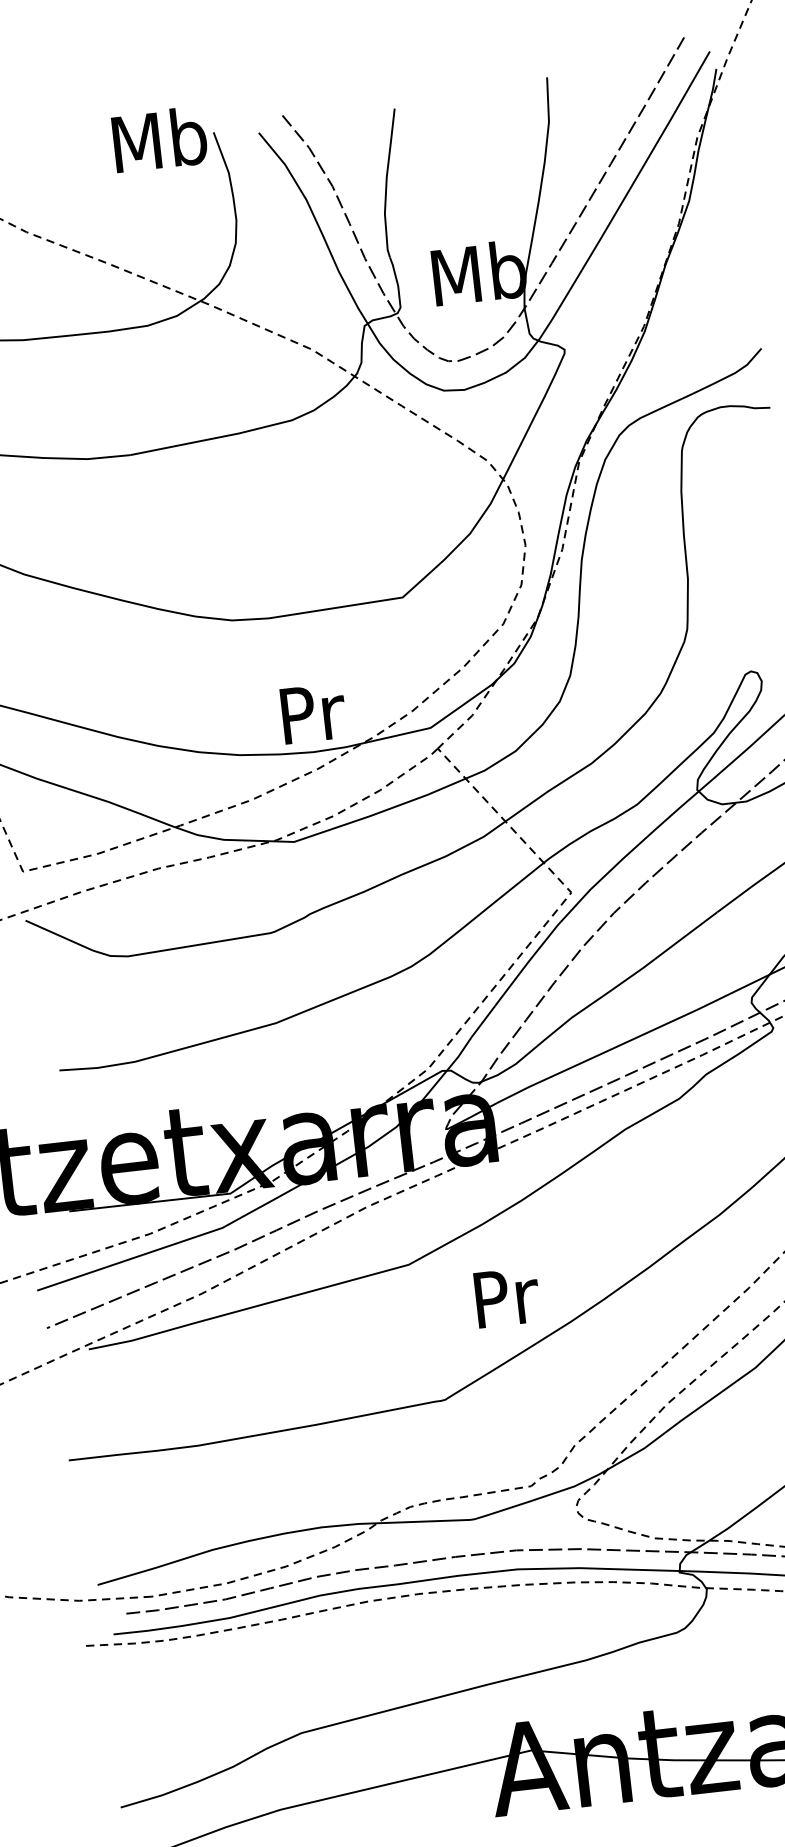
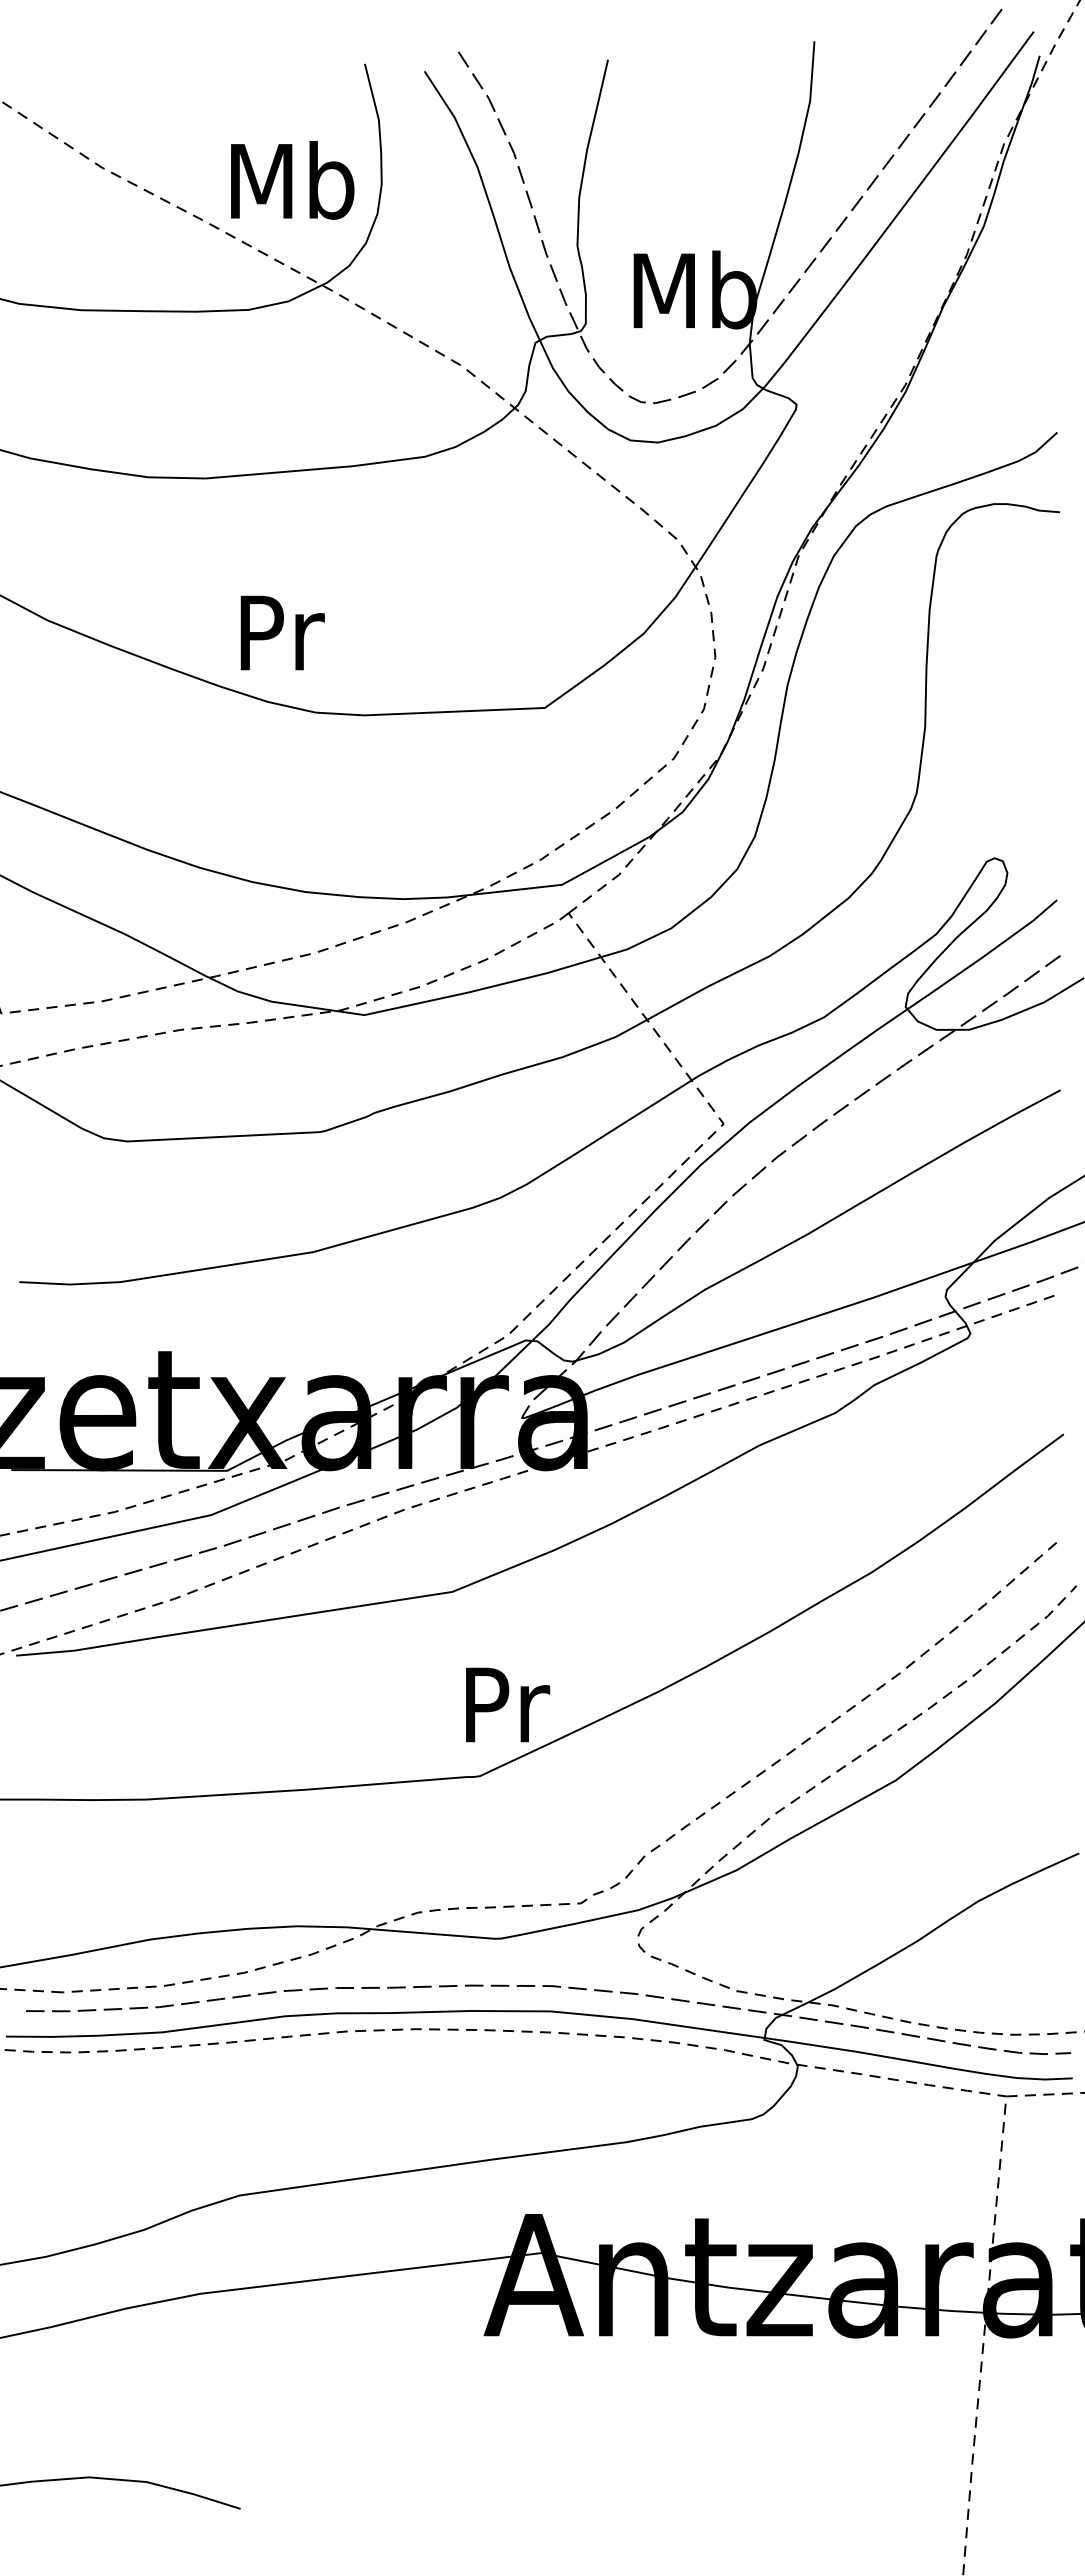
text: (159, 139) -> (292, 180), moved
text: (313, 713) -> (282, 632), moved
text: (507, 1297) -> (508, 1704), moved

